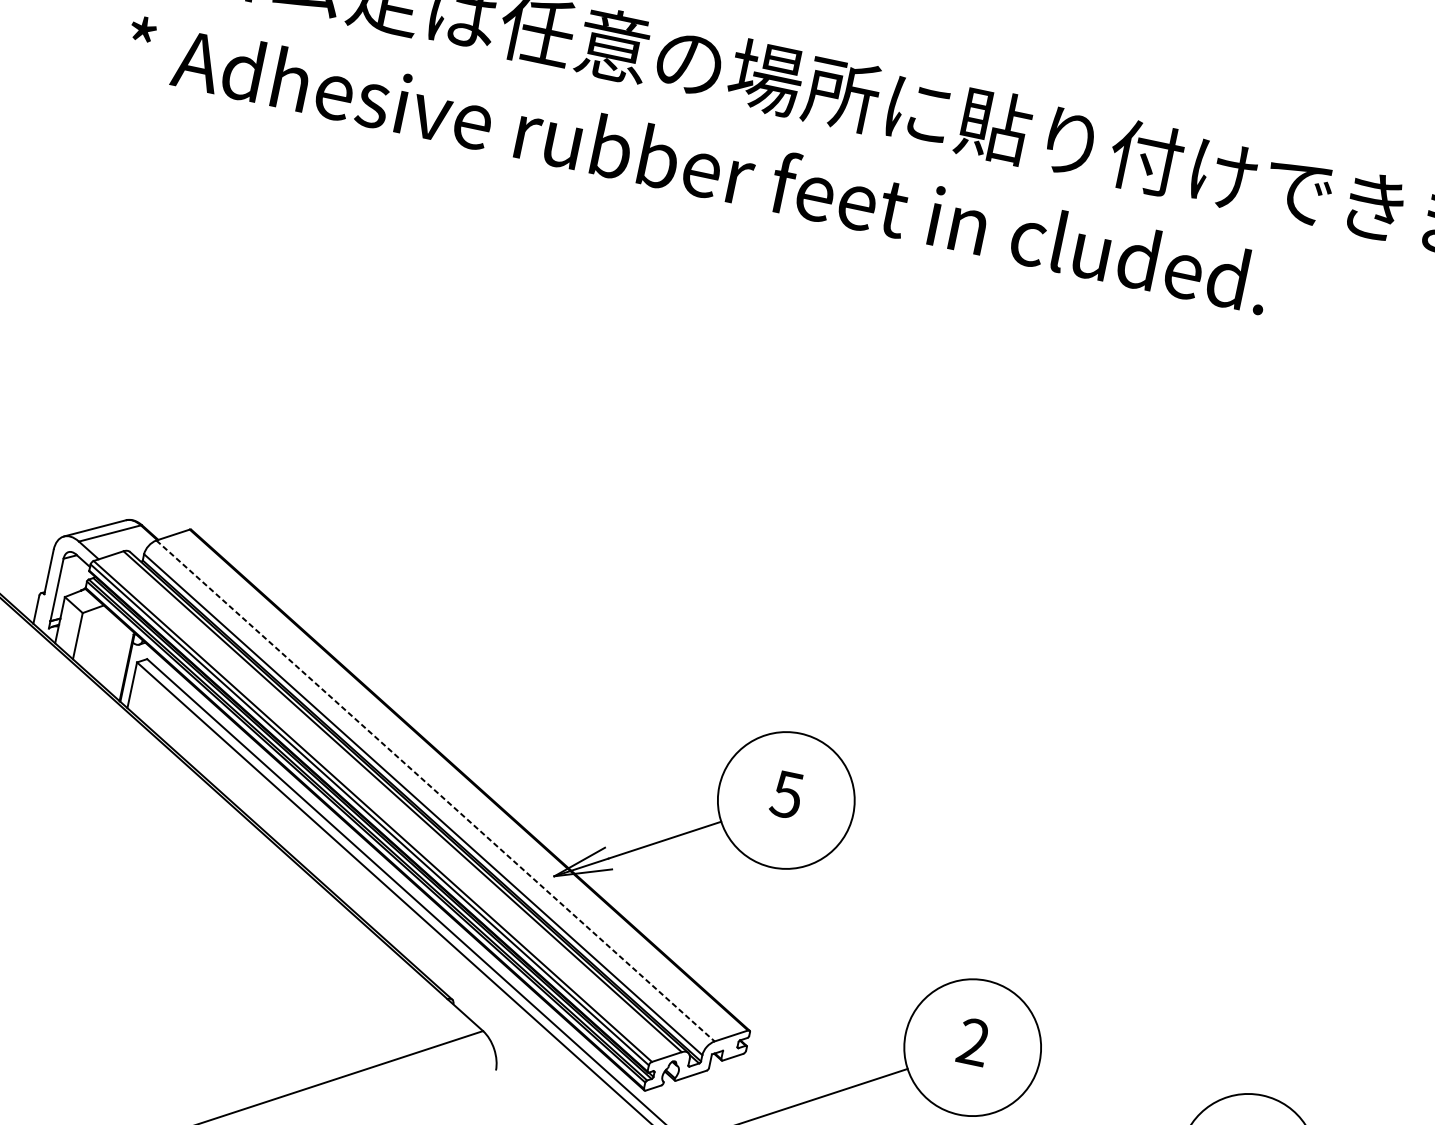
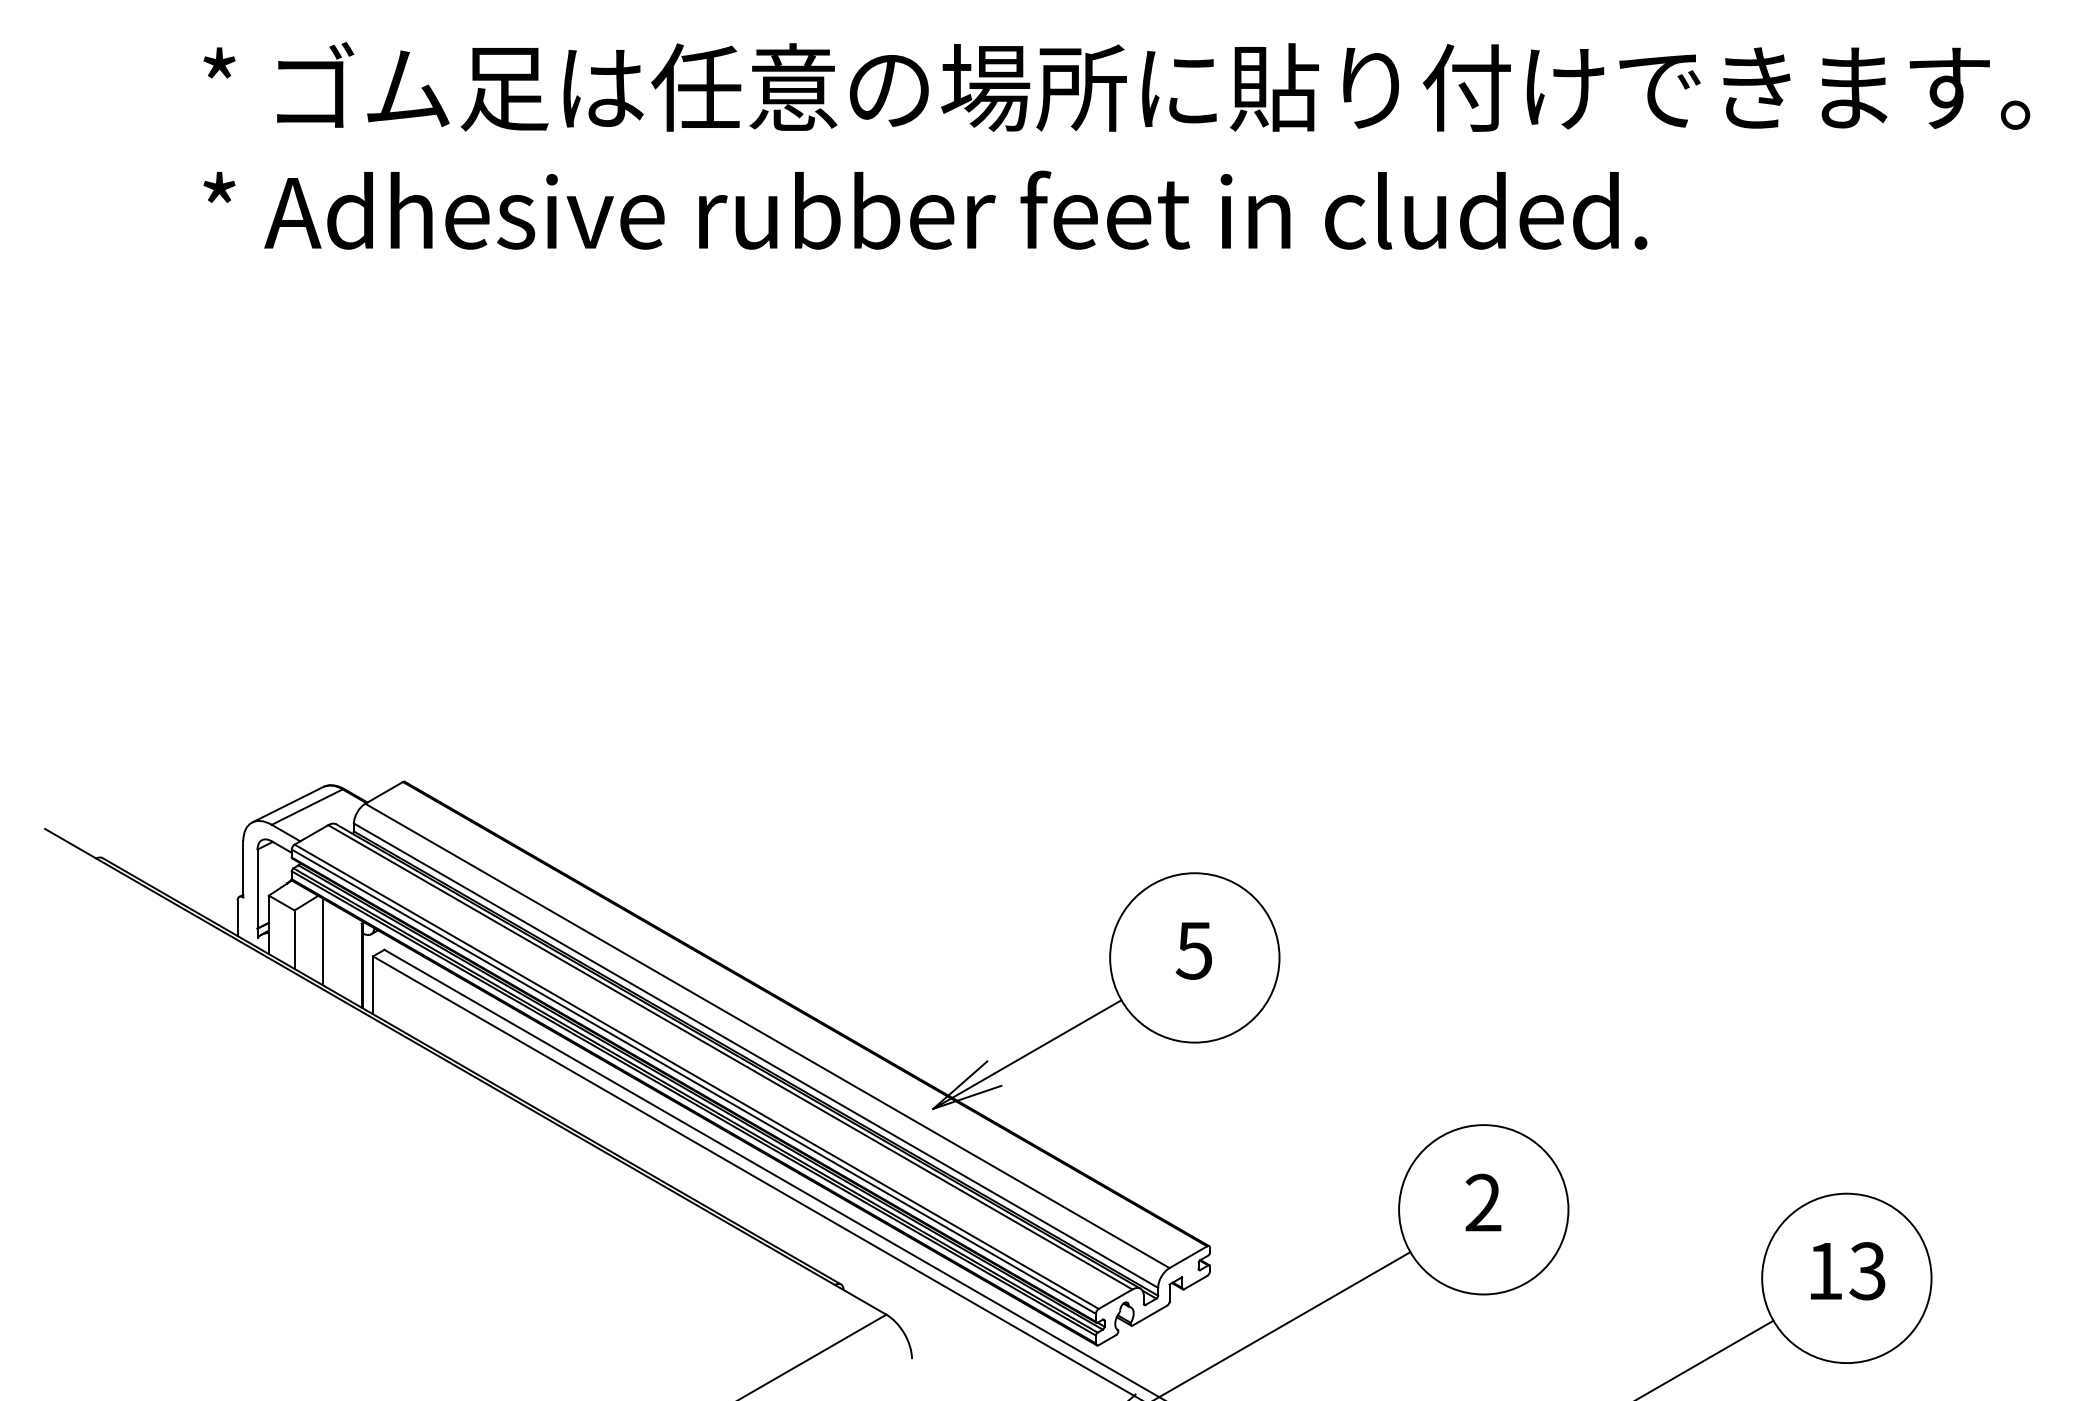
line: (100, 642) -> (323, 941), added
line: (435, 791) -> (767, 1036), dashed -> solid

